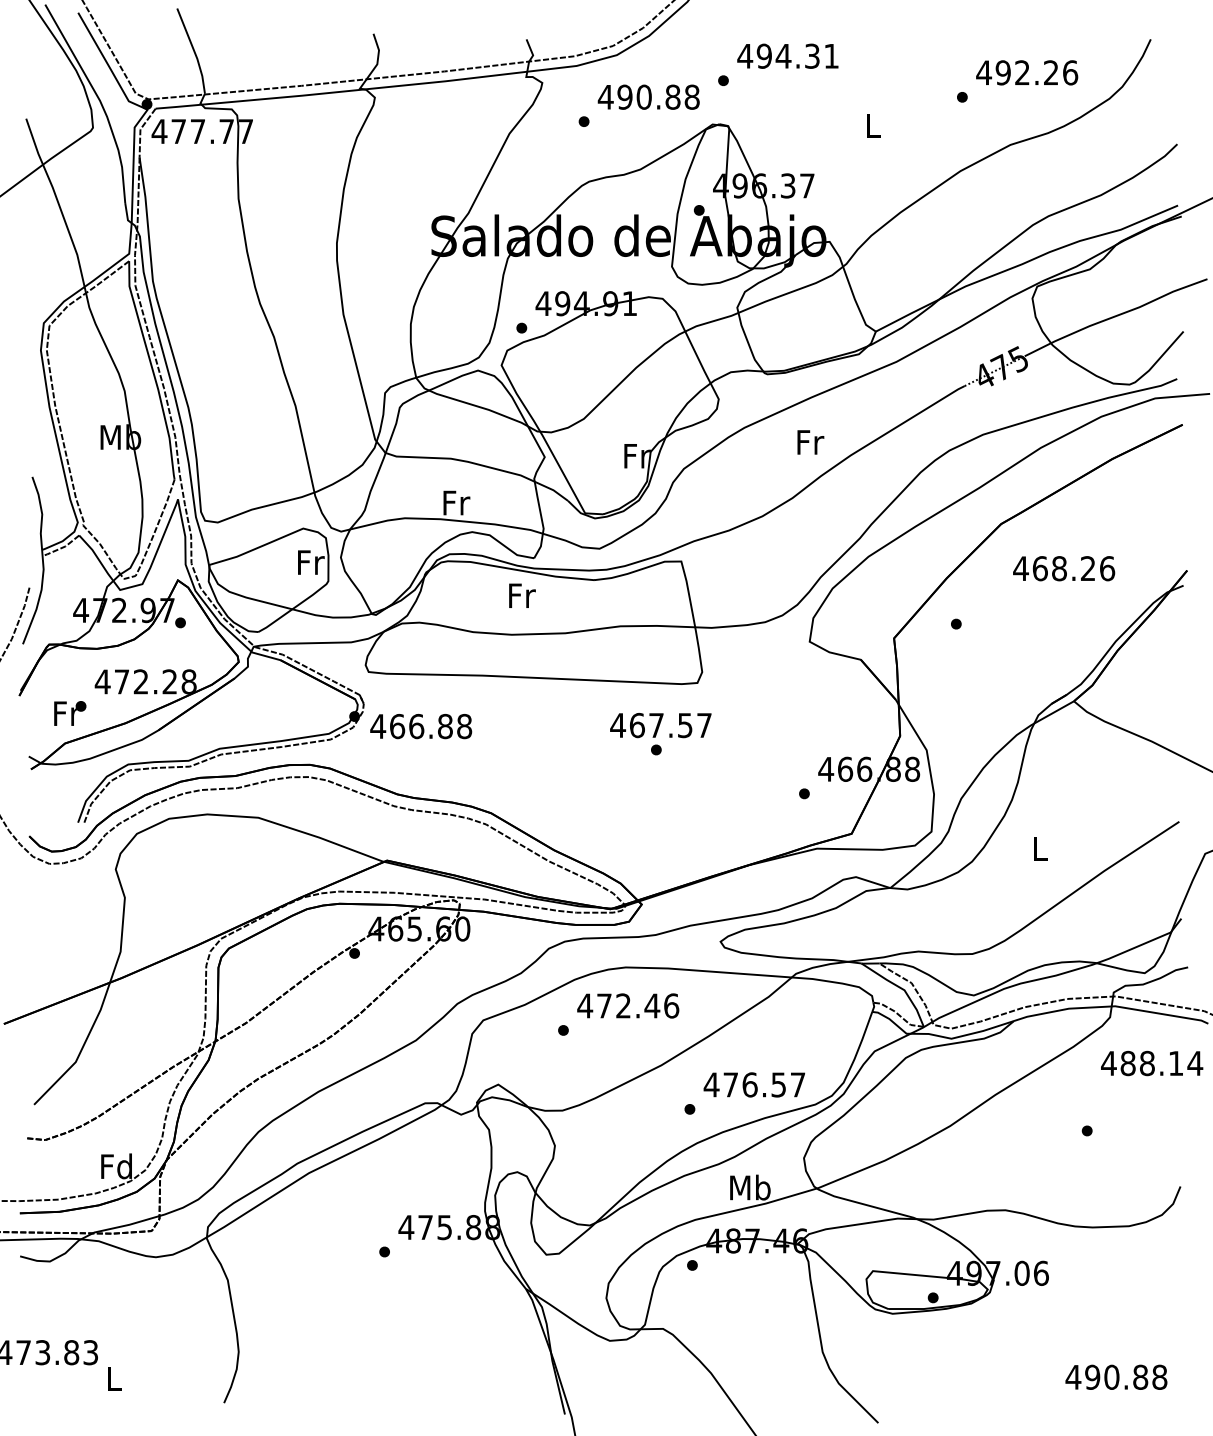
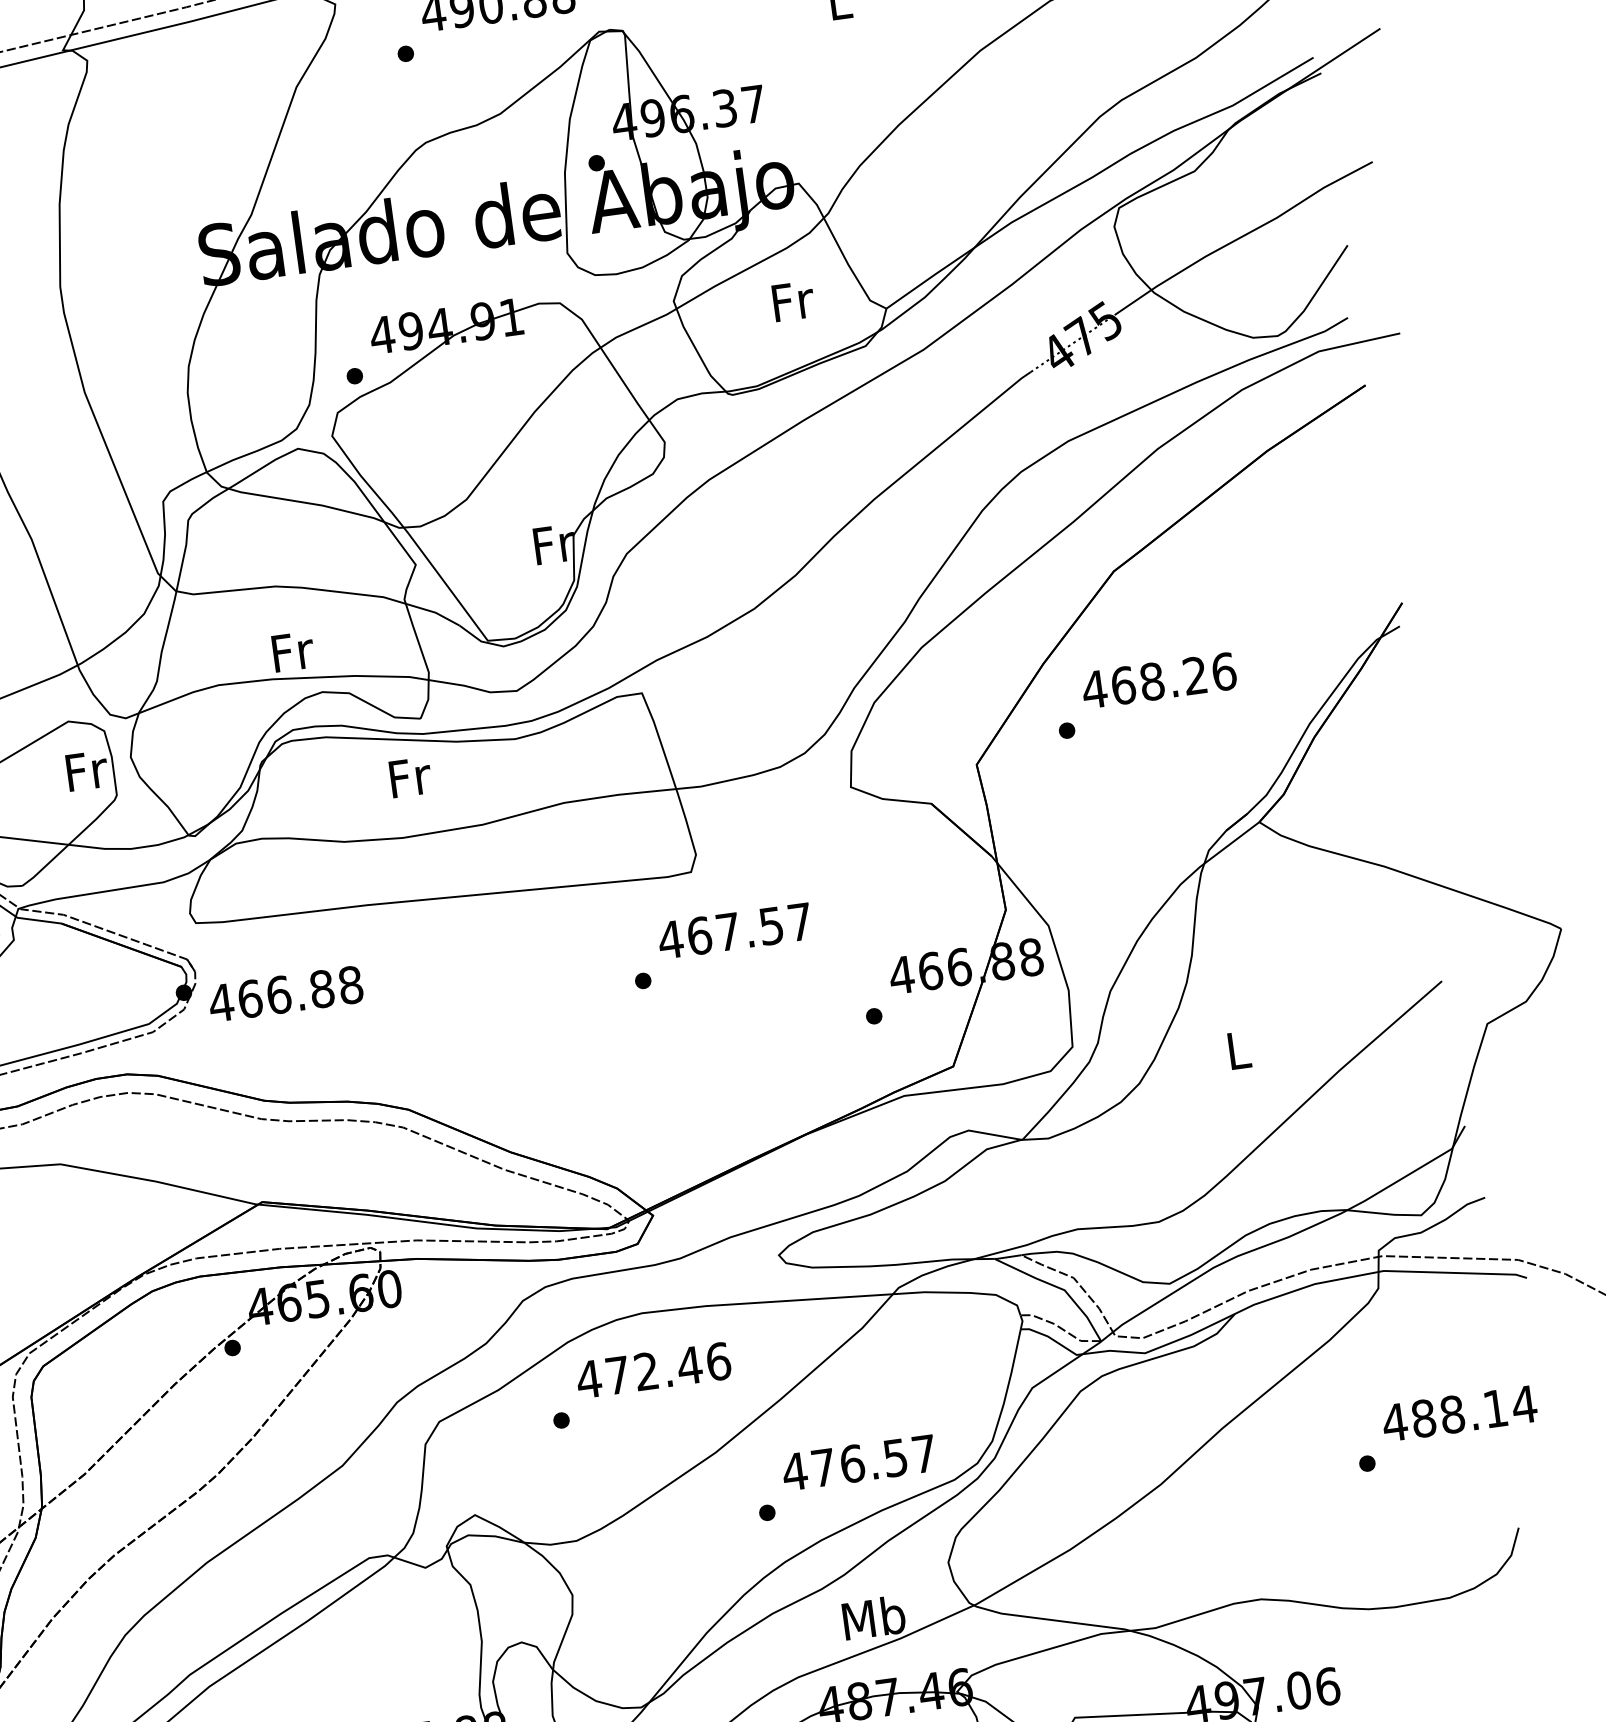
text: (810, 442) -> (793, 301), moved
text: (1064, 568) -> (1159, 680), moved
text: (660, 725) -> (734, 931), moved
text: (1152, 1063) -> (1460, 1413), moved

